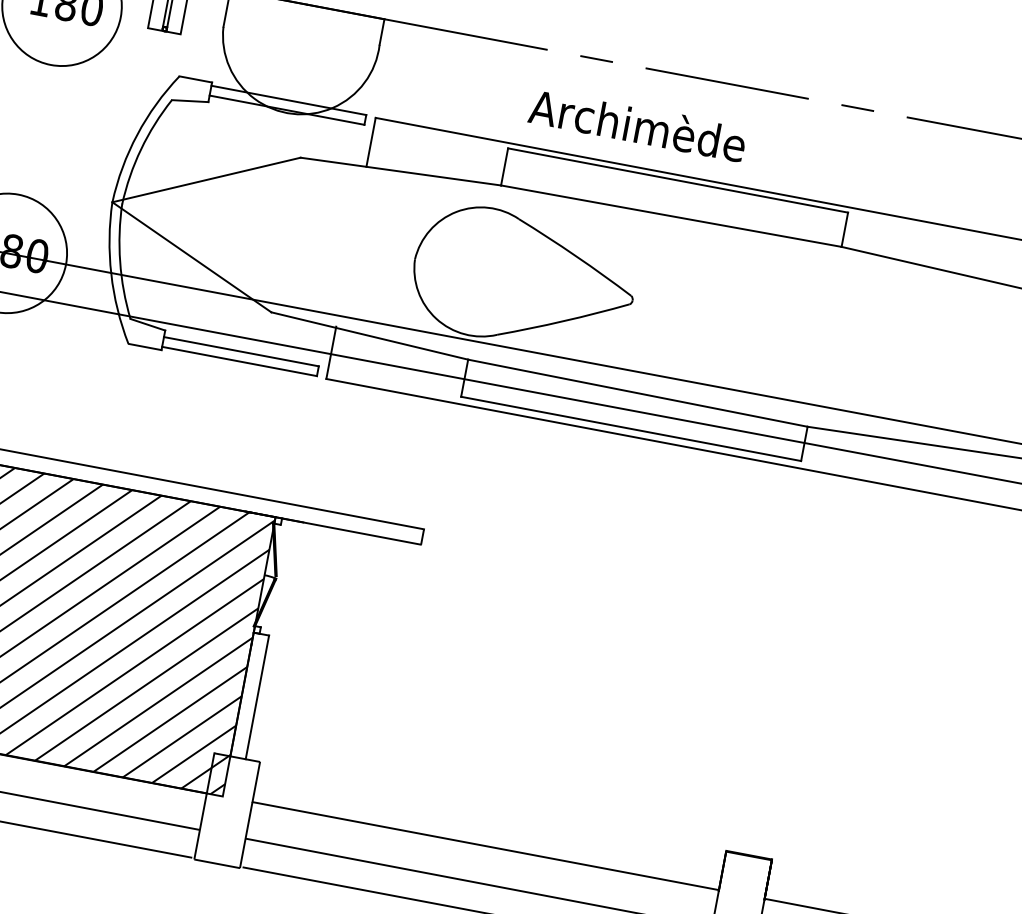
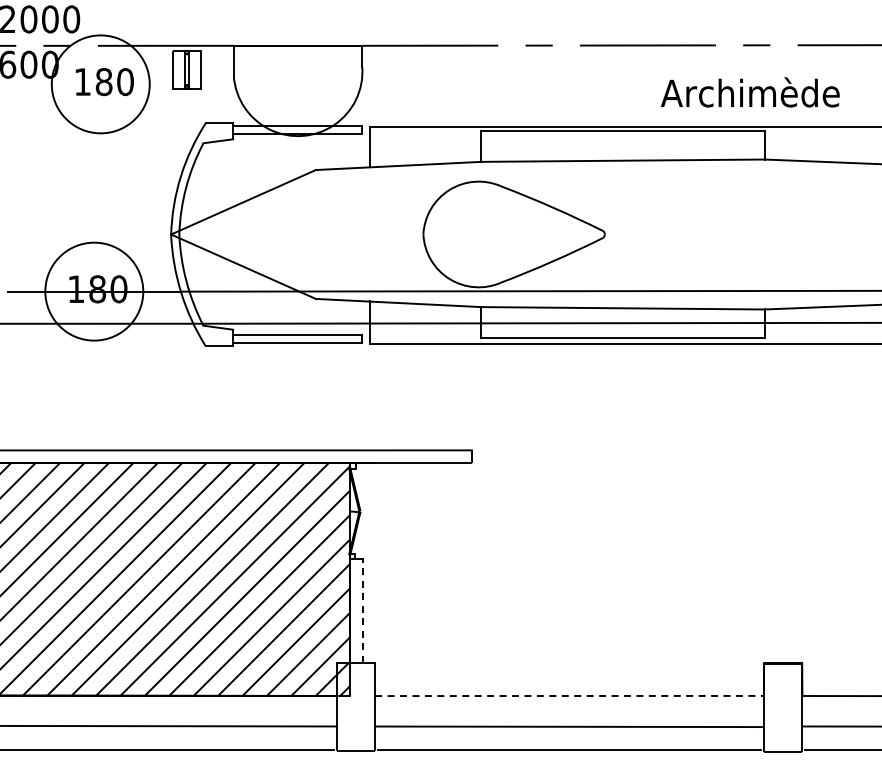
text: (636, 124) -> (749, 92), moved
line: (257, 698) -> (363, 611), solid -> dashed
line: (486, 845) -> (570, 695), solid -> dashed

